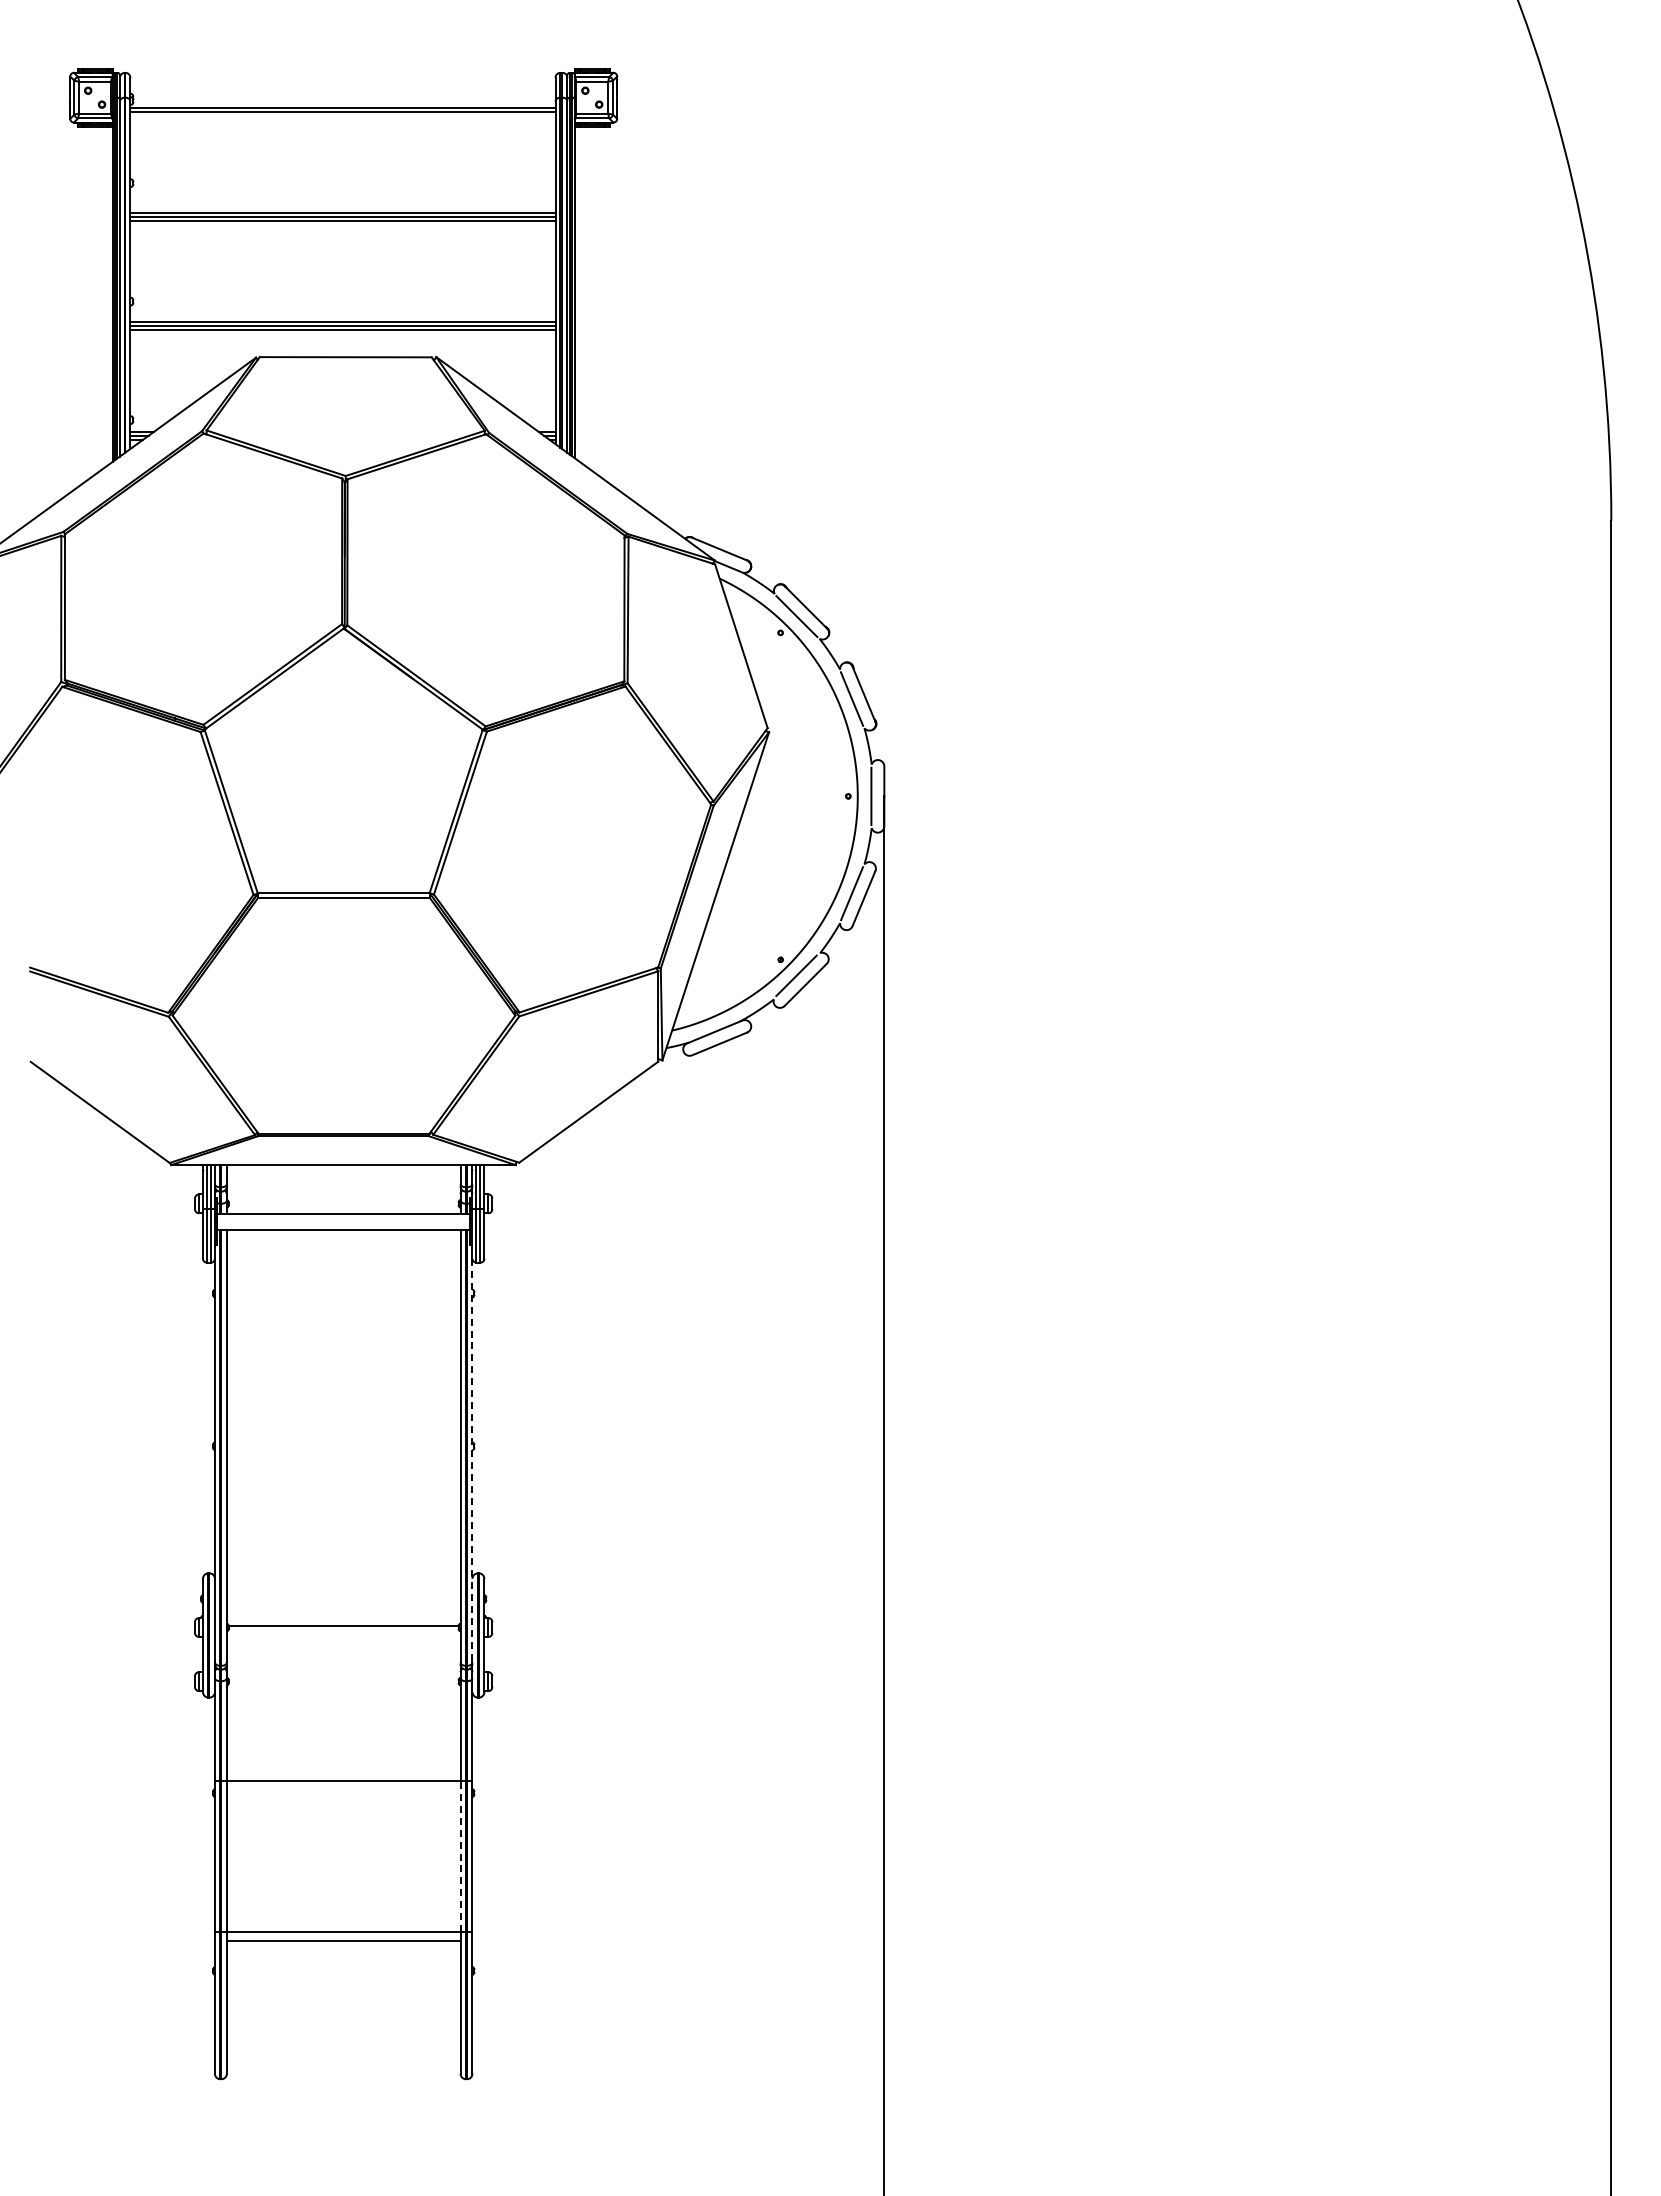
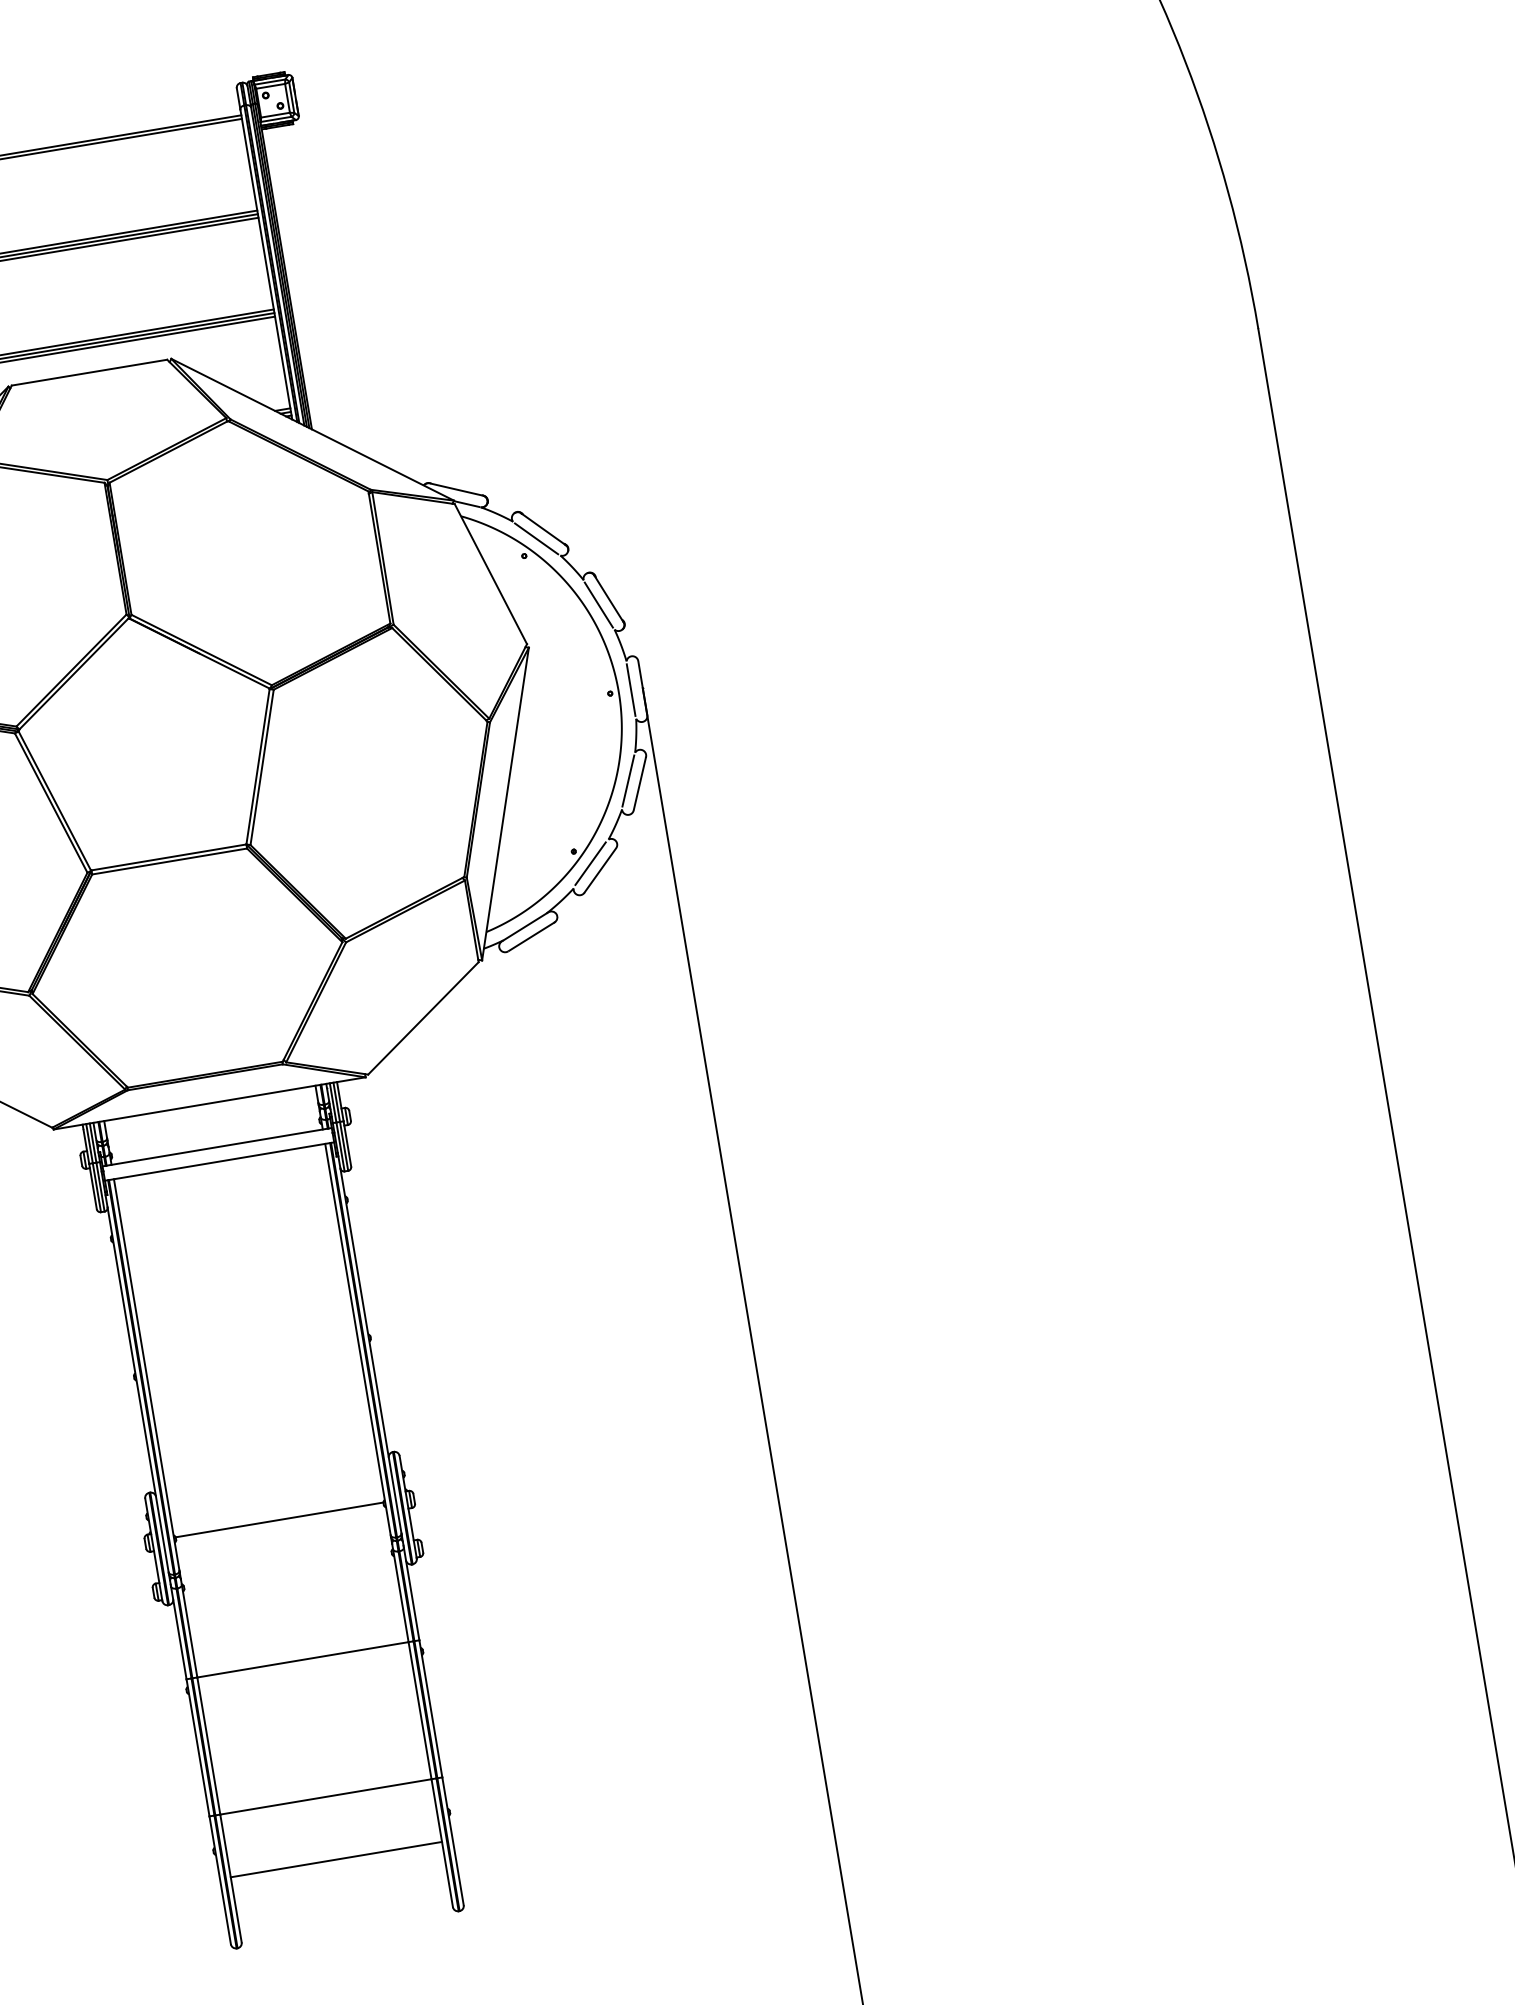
line: (472, 1460) -> (370, 1350), dashed -> solid
line: (460, 1856) -> (420, 1710), dashed -> solid
line: (343, 1940) -> (336, 1859), moved

